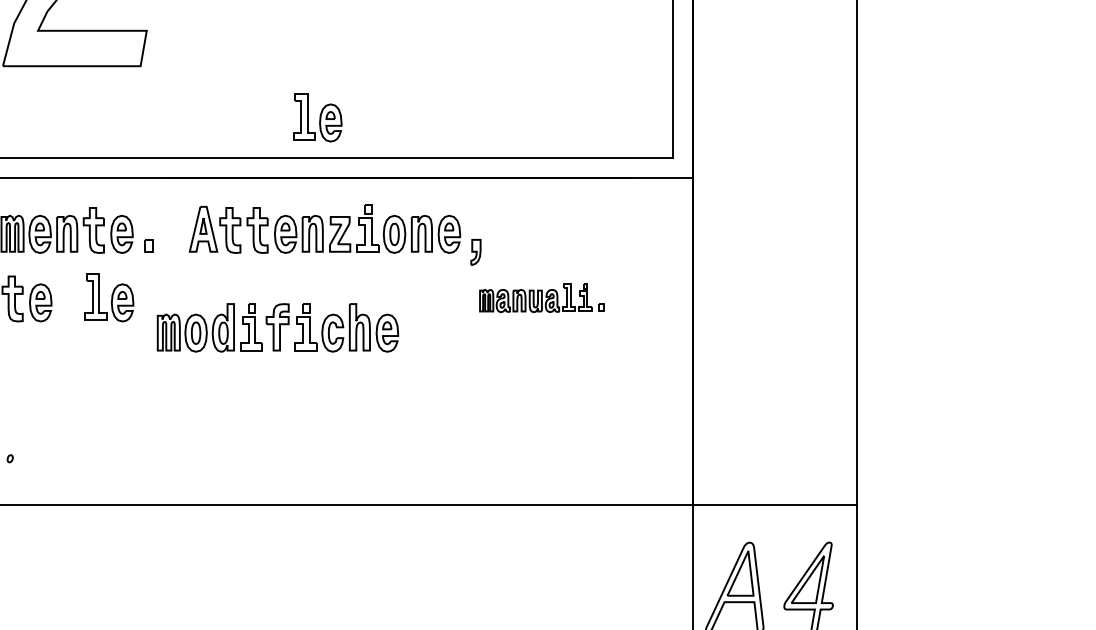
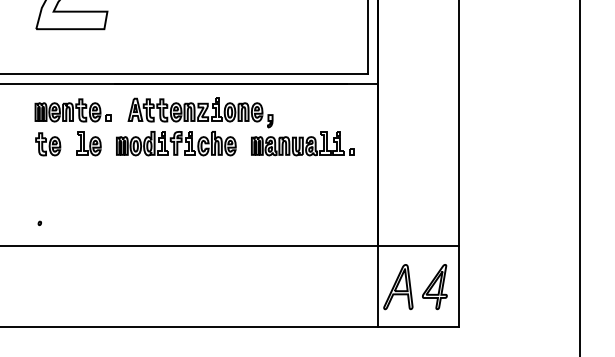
part: (316, 117) -> (191, 54), removed
part: (541, 297) -> (302, 143), size x1.67
part: (278, 327) -> (176, 143), moved

